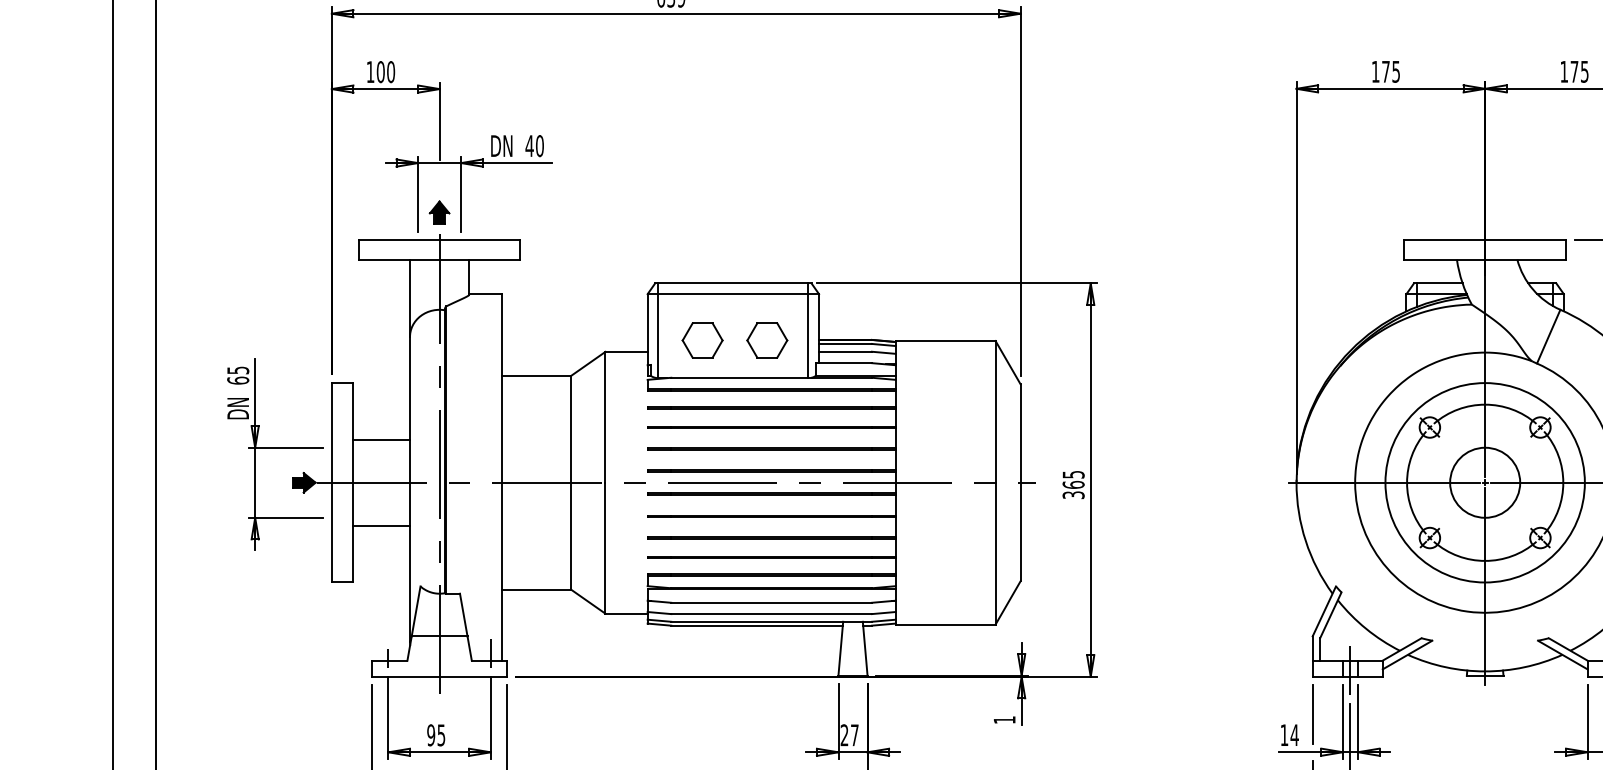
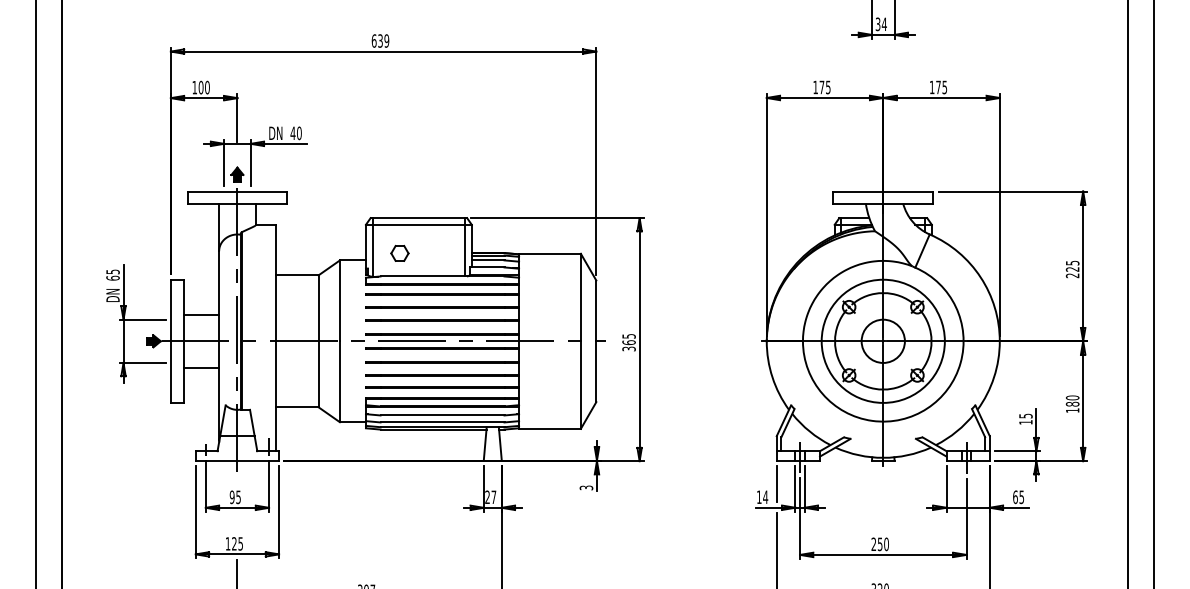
part: (701, 340) -> (399, 253), size x0.7
part: (766, 340) -> (439, 253), removed
text: (1004, 719) -> (586, 487), 1 -> 3

